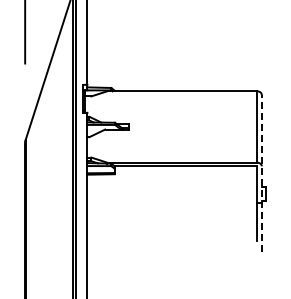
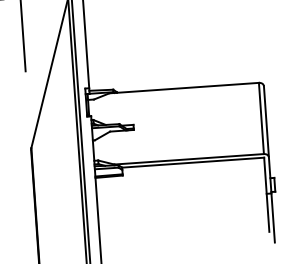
line: (261, 172) -> (269, 163), dashed -> solid

